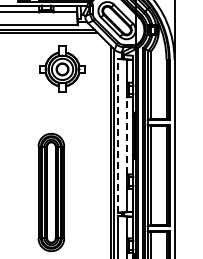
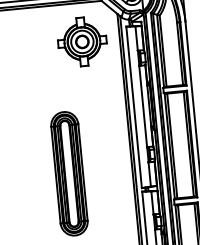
part: (62, 68) -> (82, 40), moved
line: (118, 135) -> (134, 107), dashed -> solid
line: (126, 135) -> (142, 106), dashed -> solid

